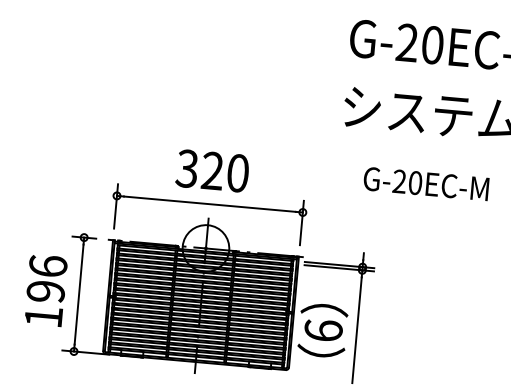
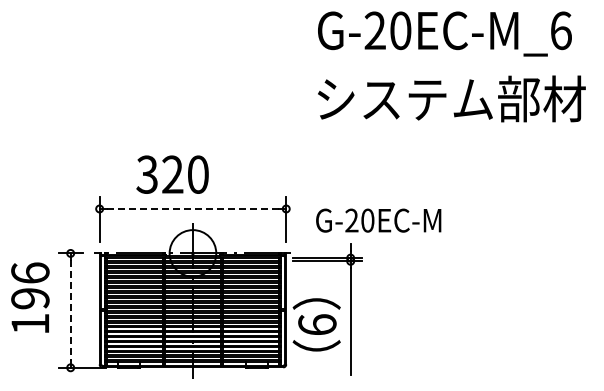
text: (212, 170) -> (172, 174), moved
text: (426, 183) -> (378, 220), moved
line: (209, 203) -> (192, 208), solid -> dashed
text: (46, 290) -> (30, 297), moved
line: (78, 295) -> (70, 311), solid -> dashed

